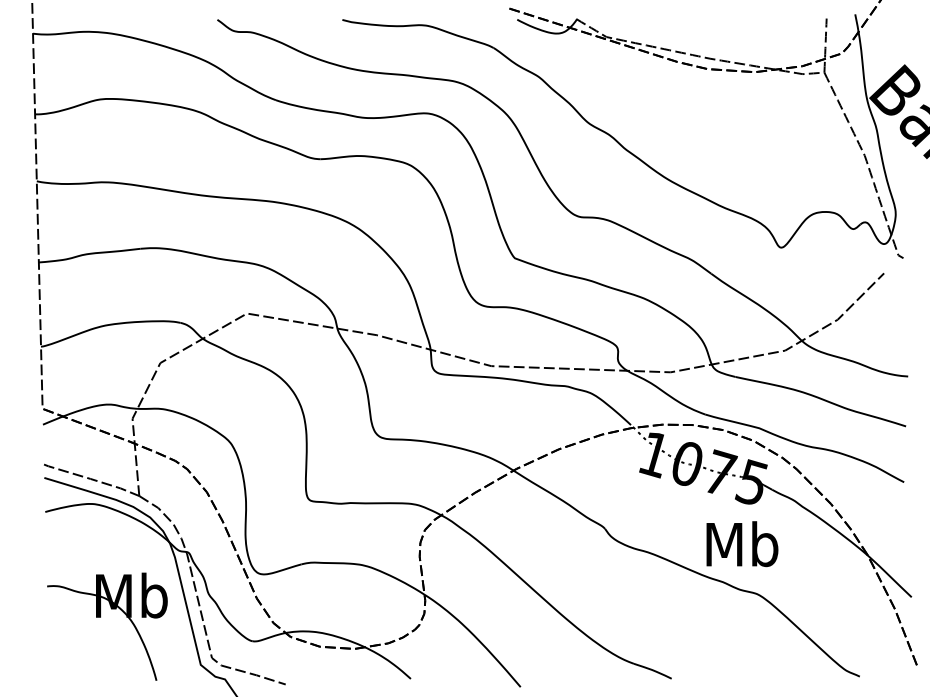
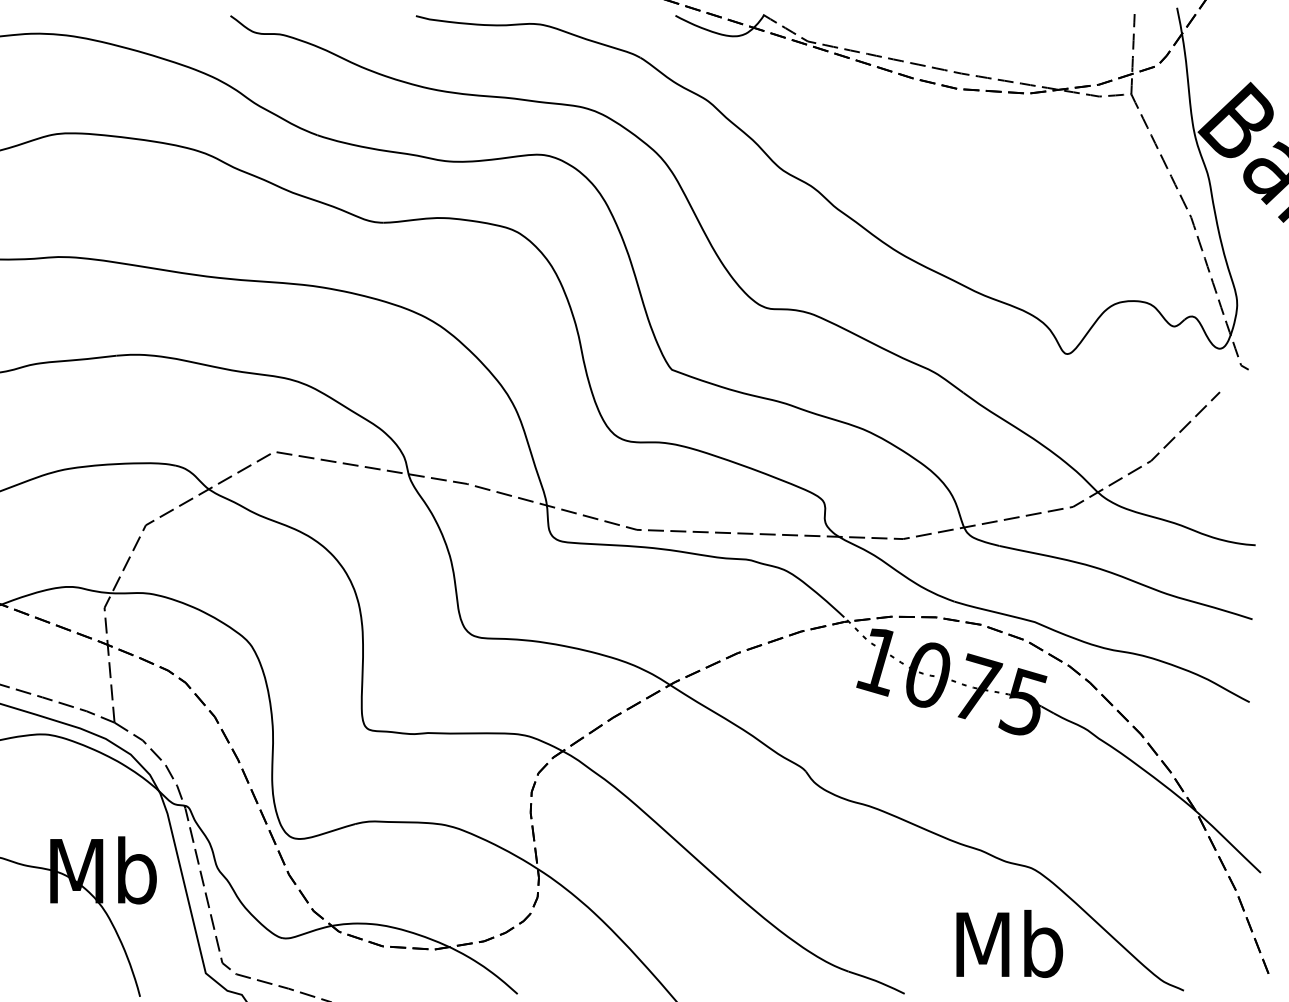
text: (742, 544) -> (1009, 944), moved

